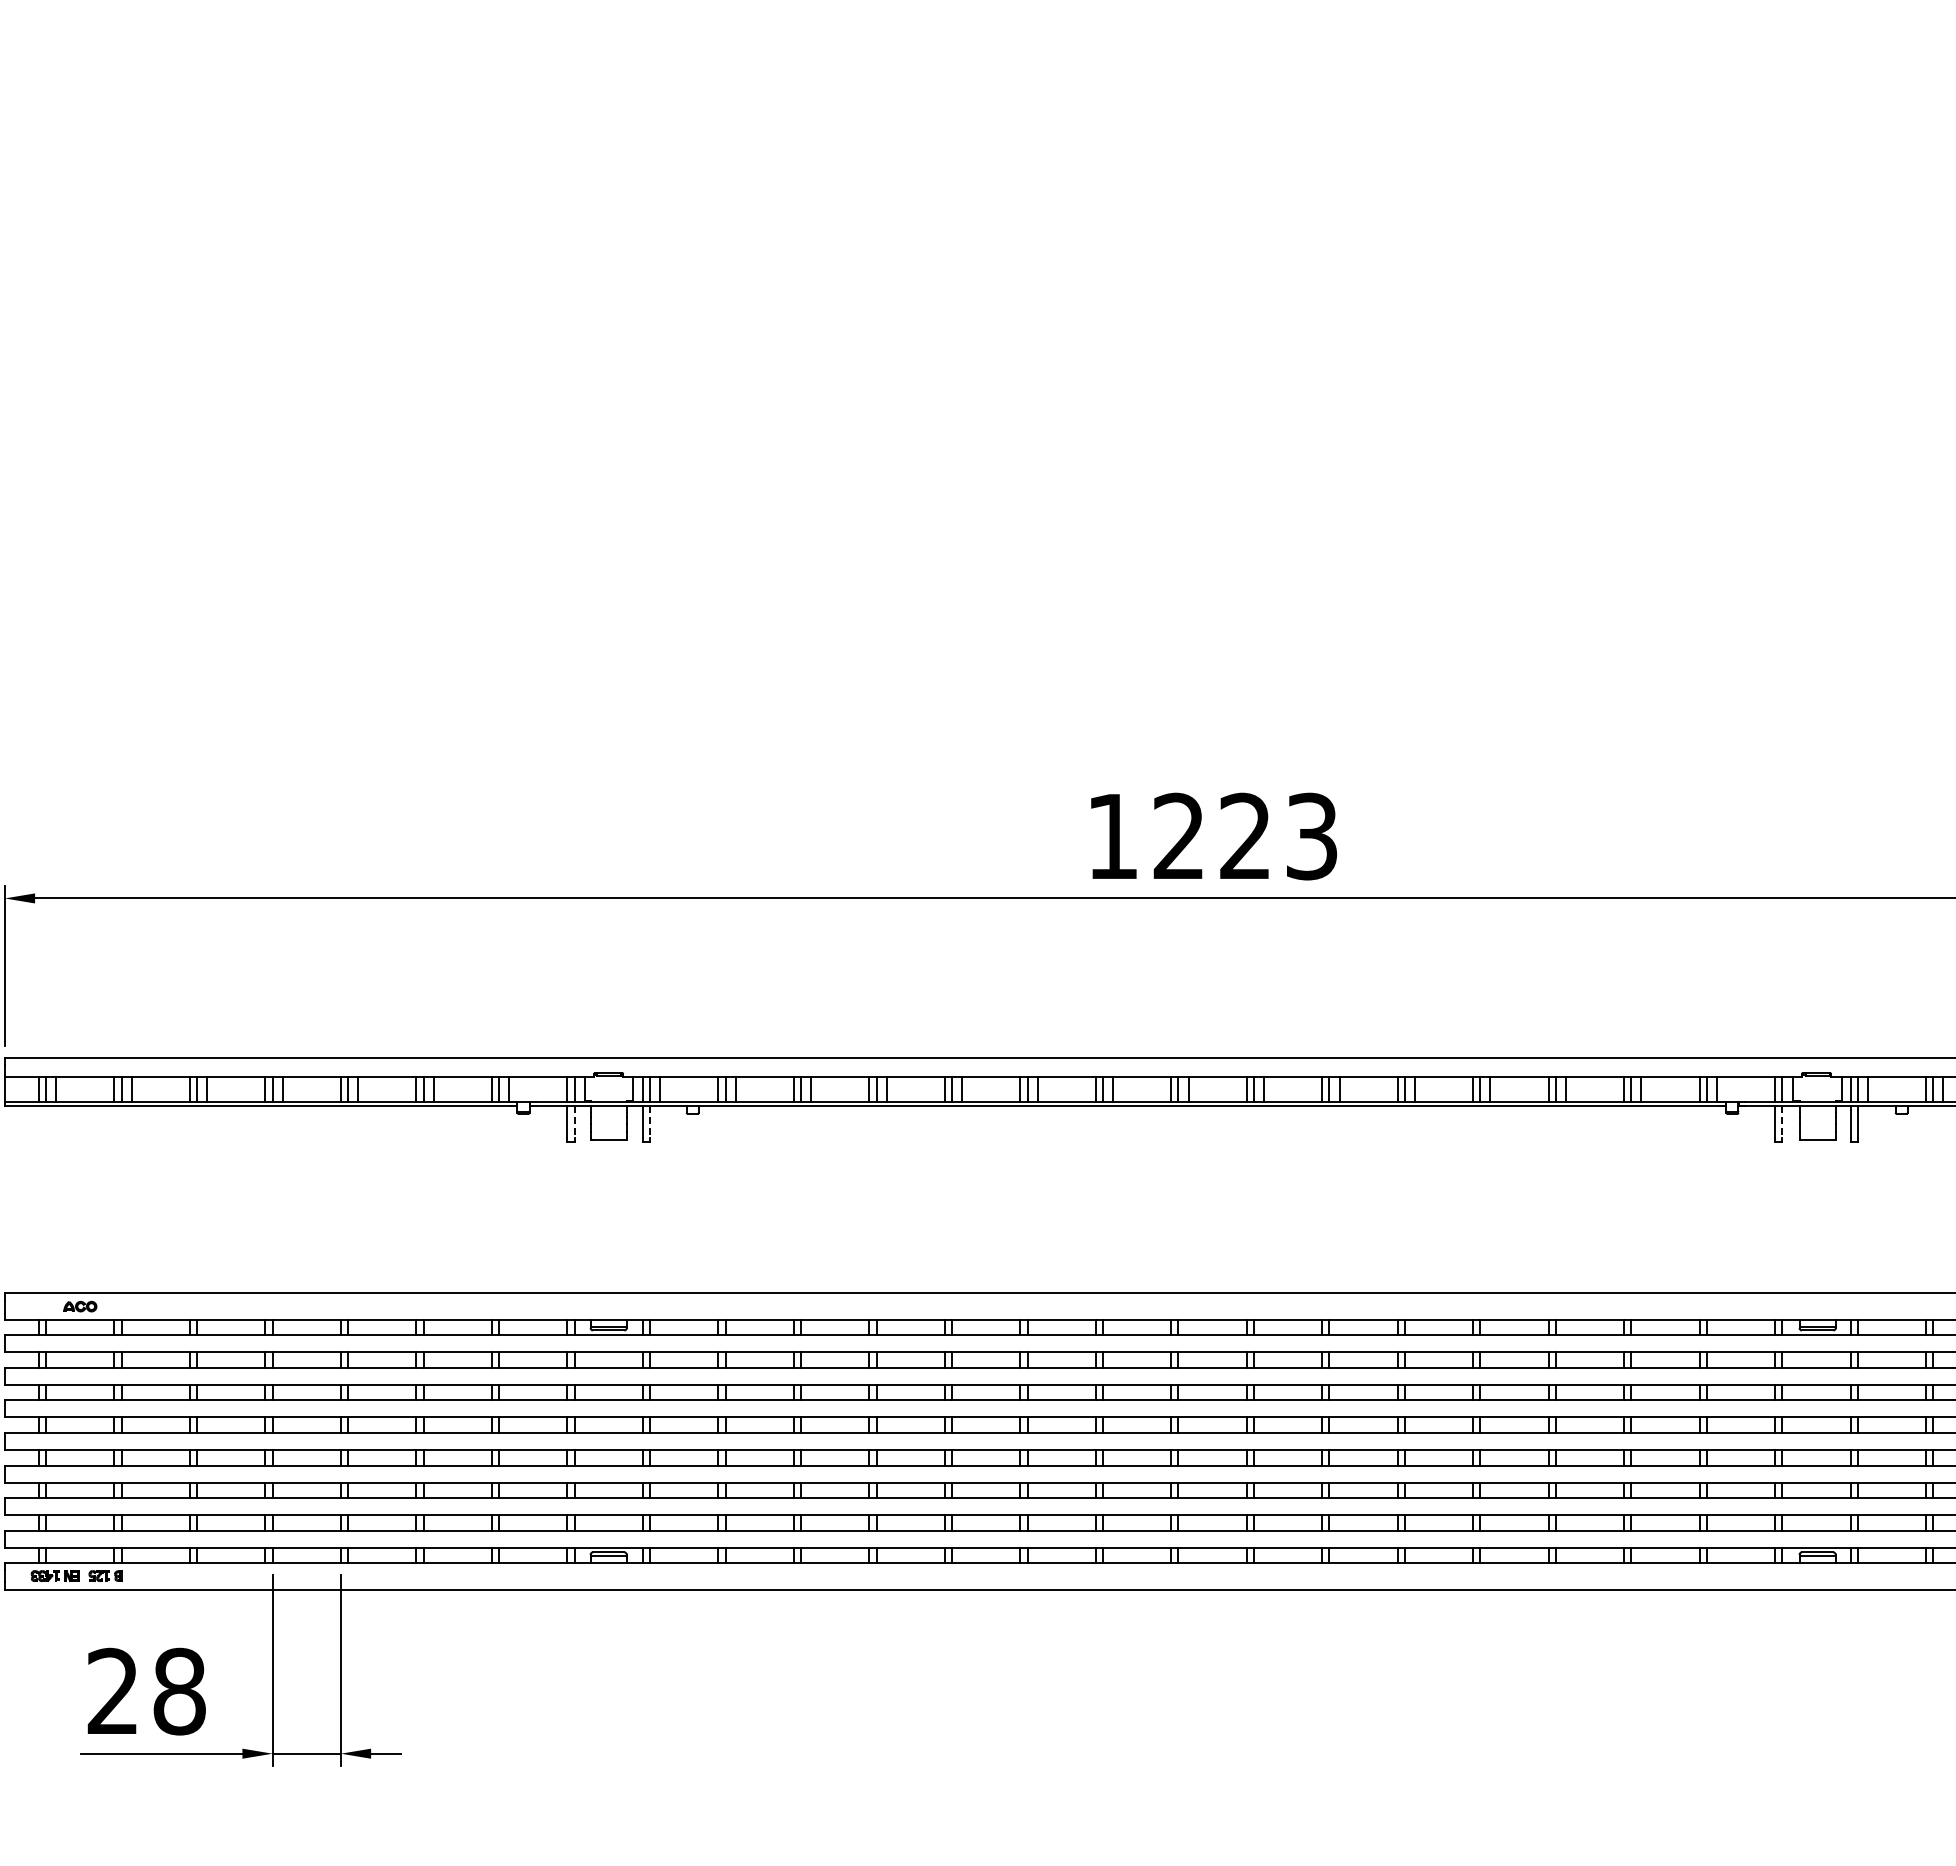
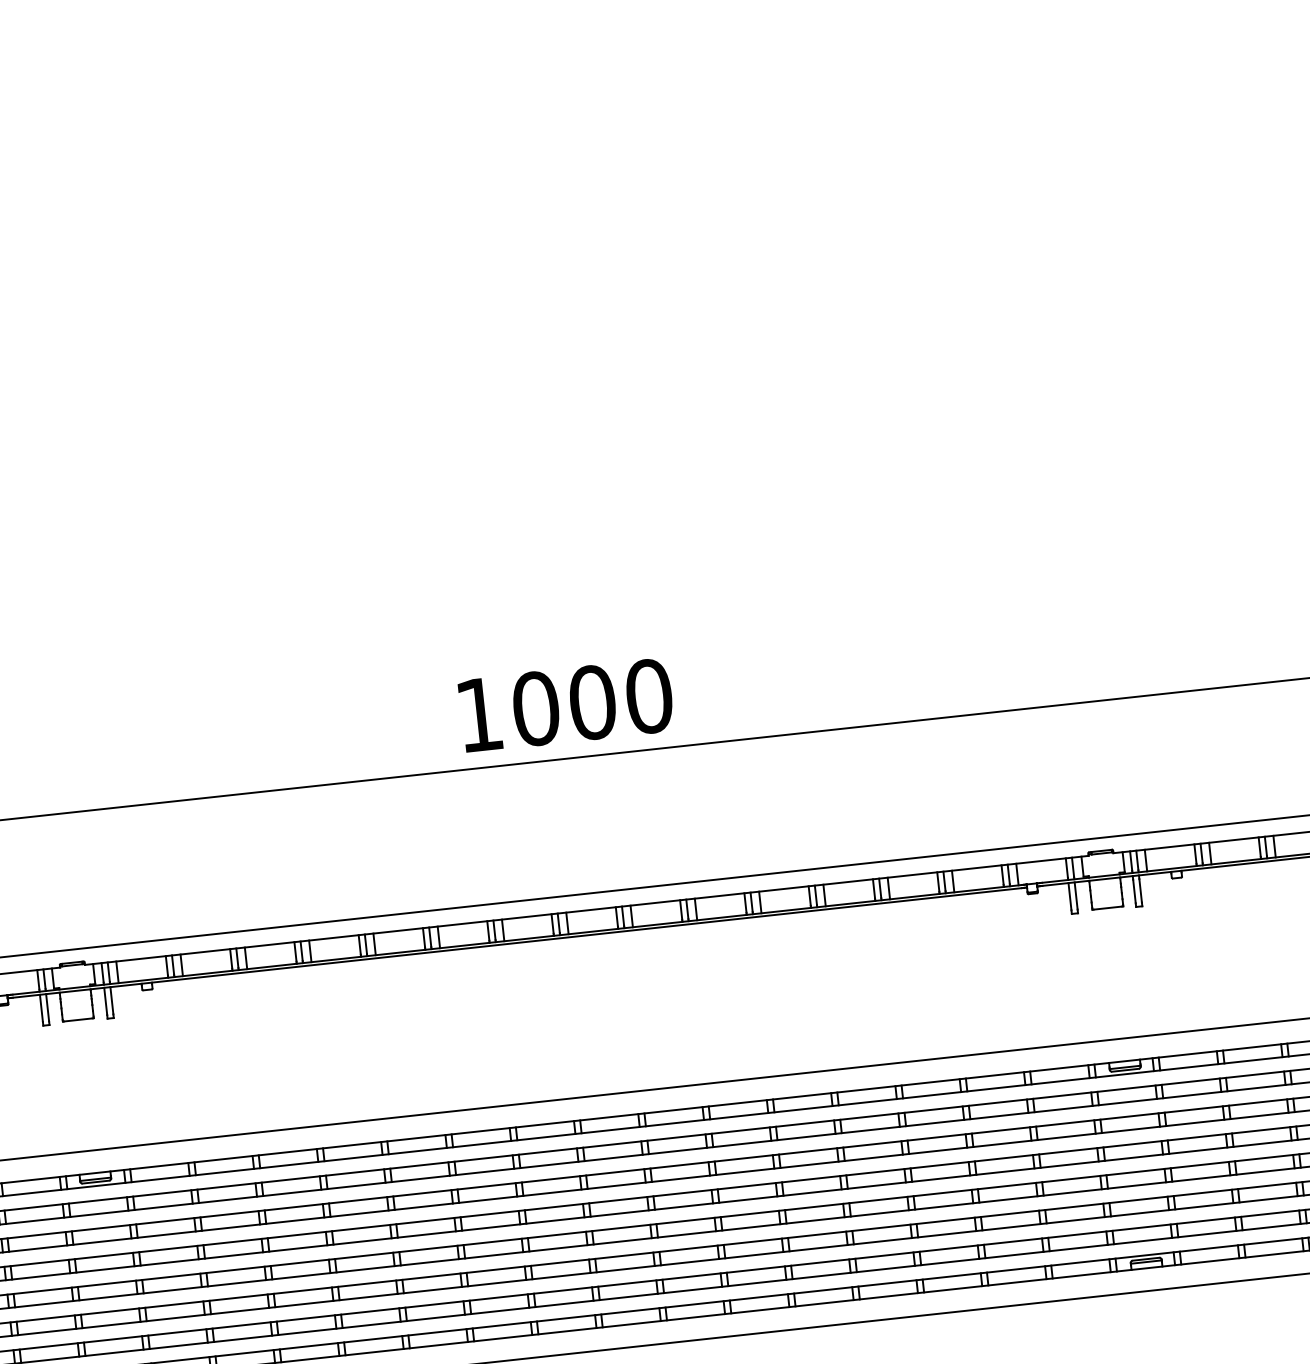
text: (1245, 836) -> (592, 702), 1223 -> 1000
line: (574, 1122) -> (47, 1008), dashed -> solid
line: (650, 1122) -> (112, 1001), dashed -> solid
line: (1782, 1122) -> (1076, 896), dashed -> solid

